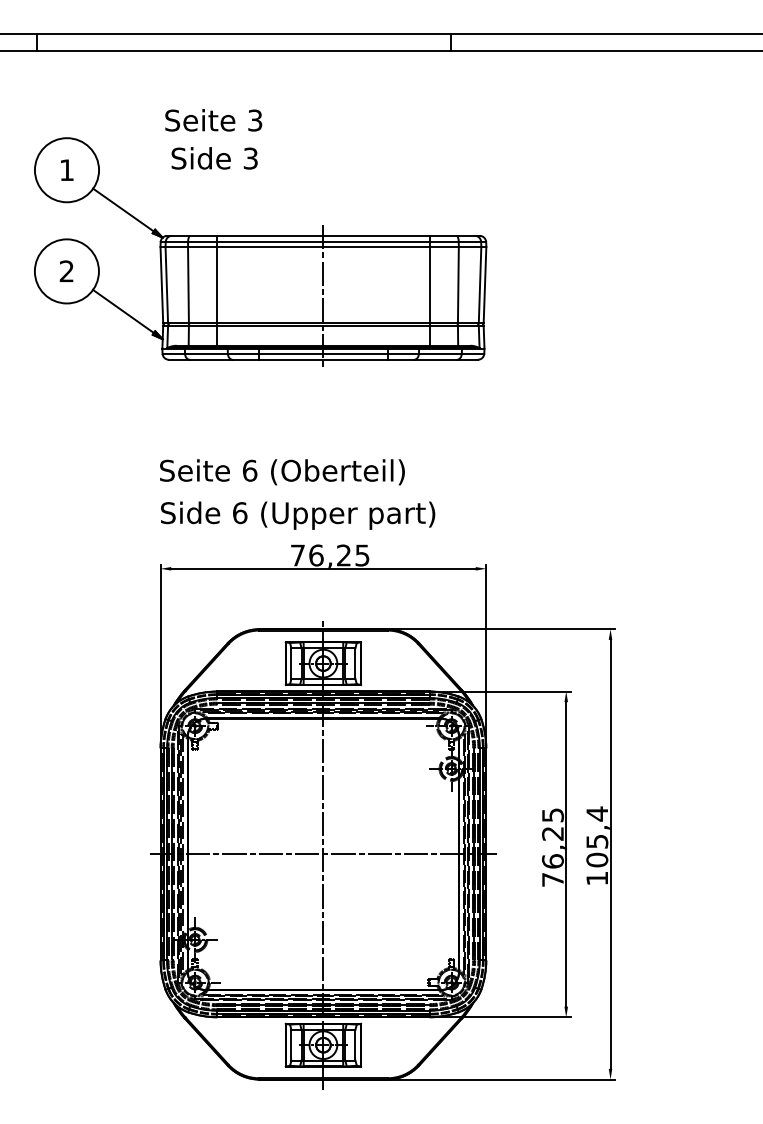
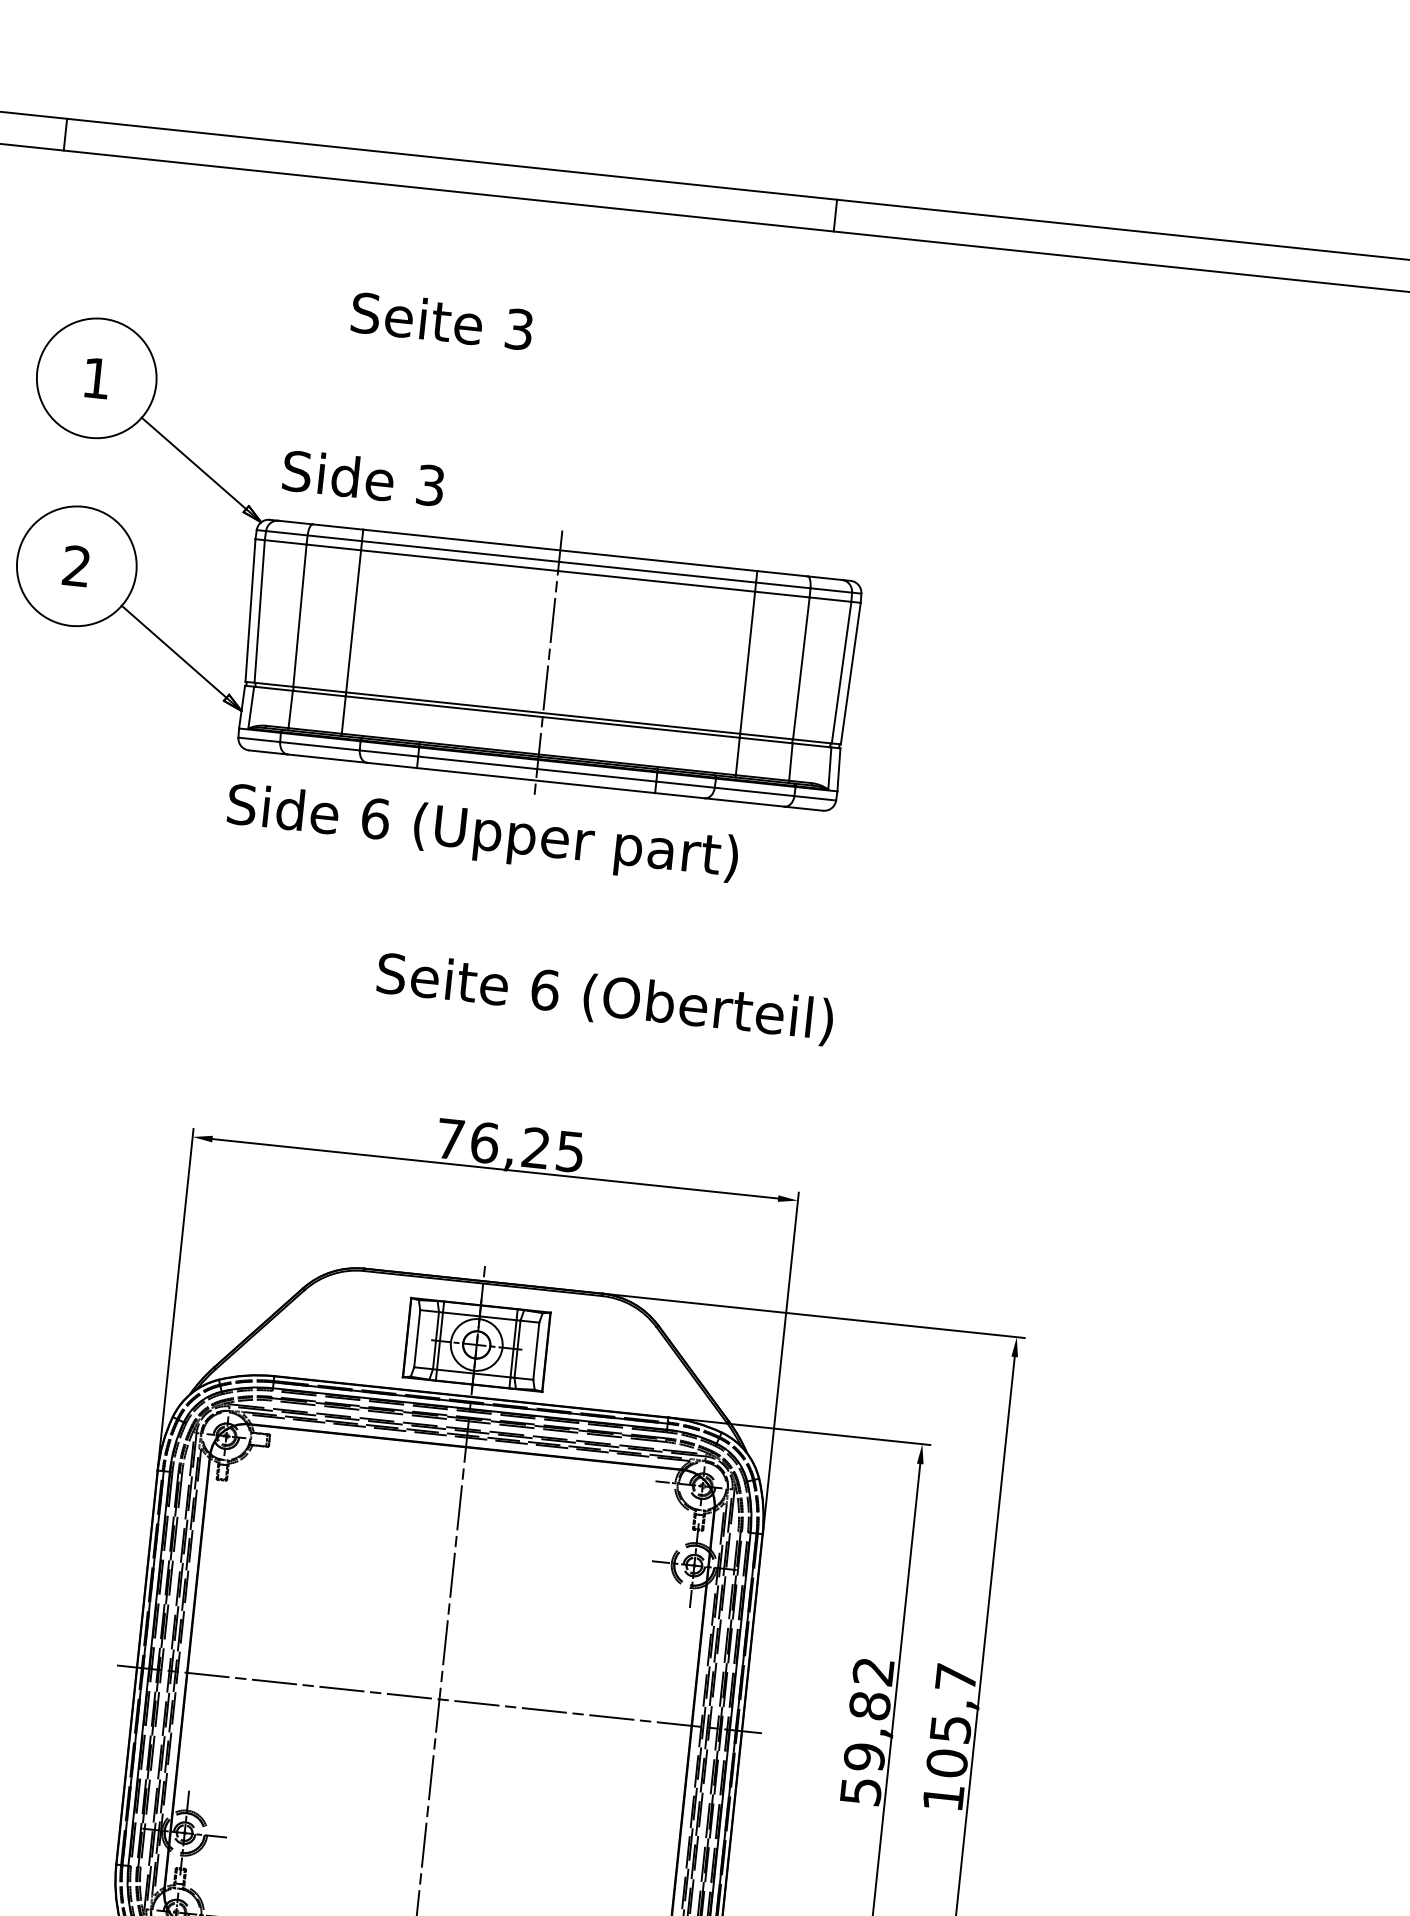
text: (213, 120) -> (441, 321), moved
text: (214, 158) -> (363, 478), moved
text: (282, 472) -> (605, 999), moved
text: (298, 515) -> (483, 834), moved
text: (596, 813) -> (954, 1676), 105,4 -> 105,7
text: (552, 847) -> (866, 1731), 76,25 -> 59,82

